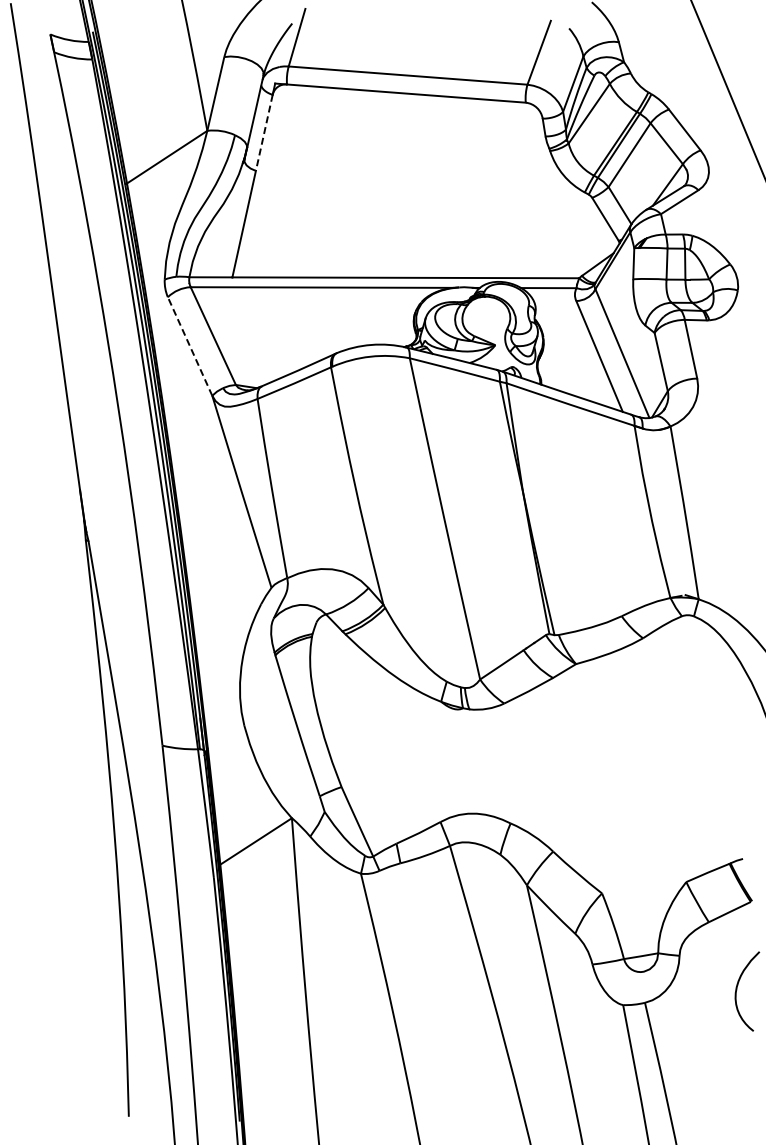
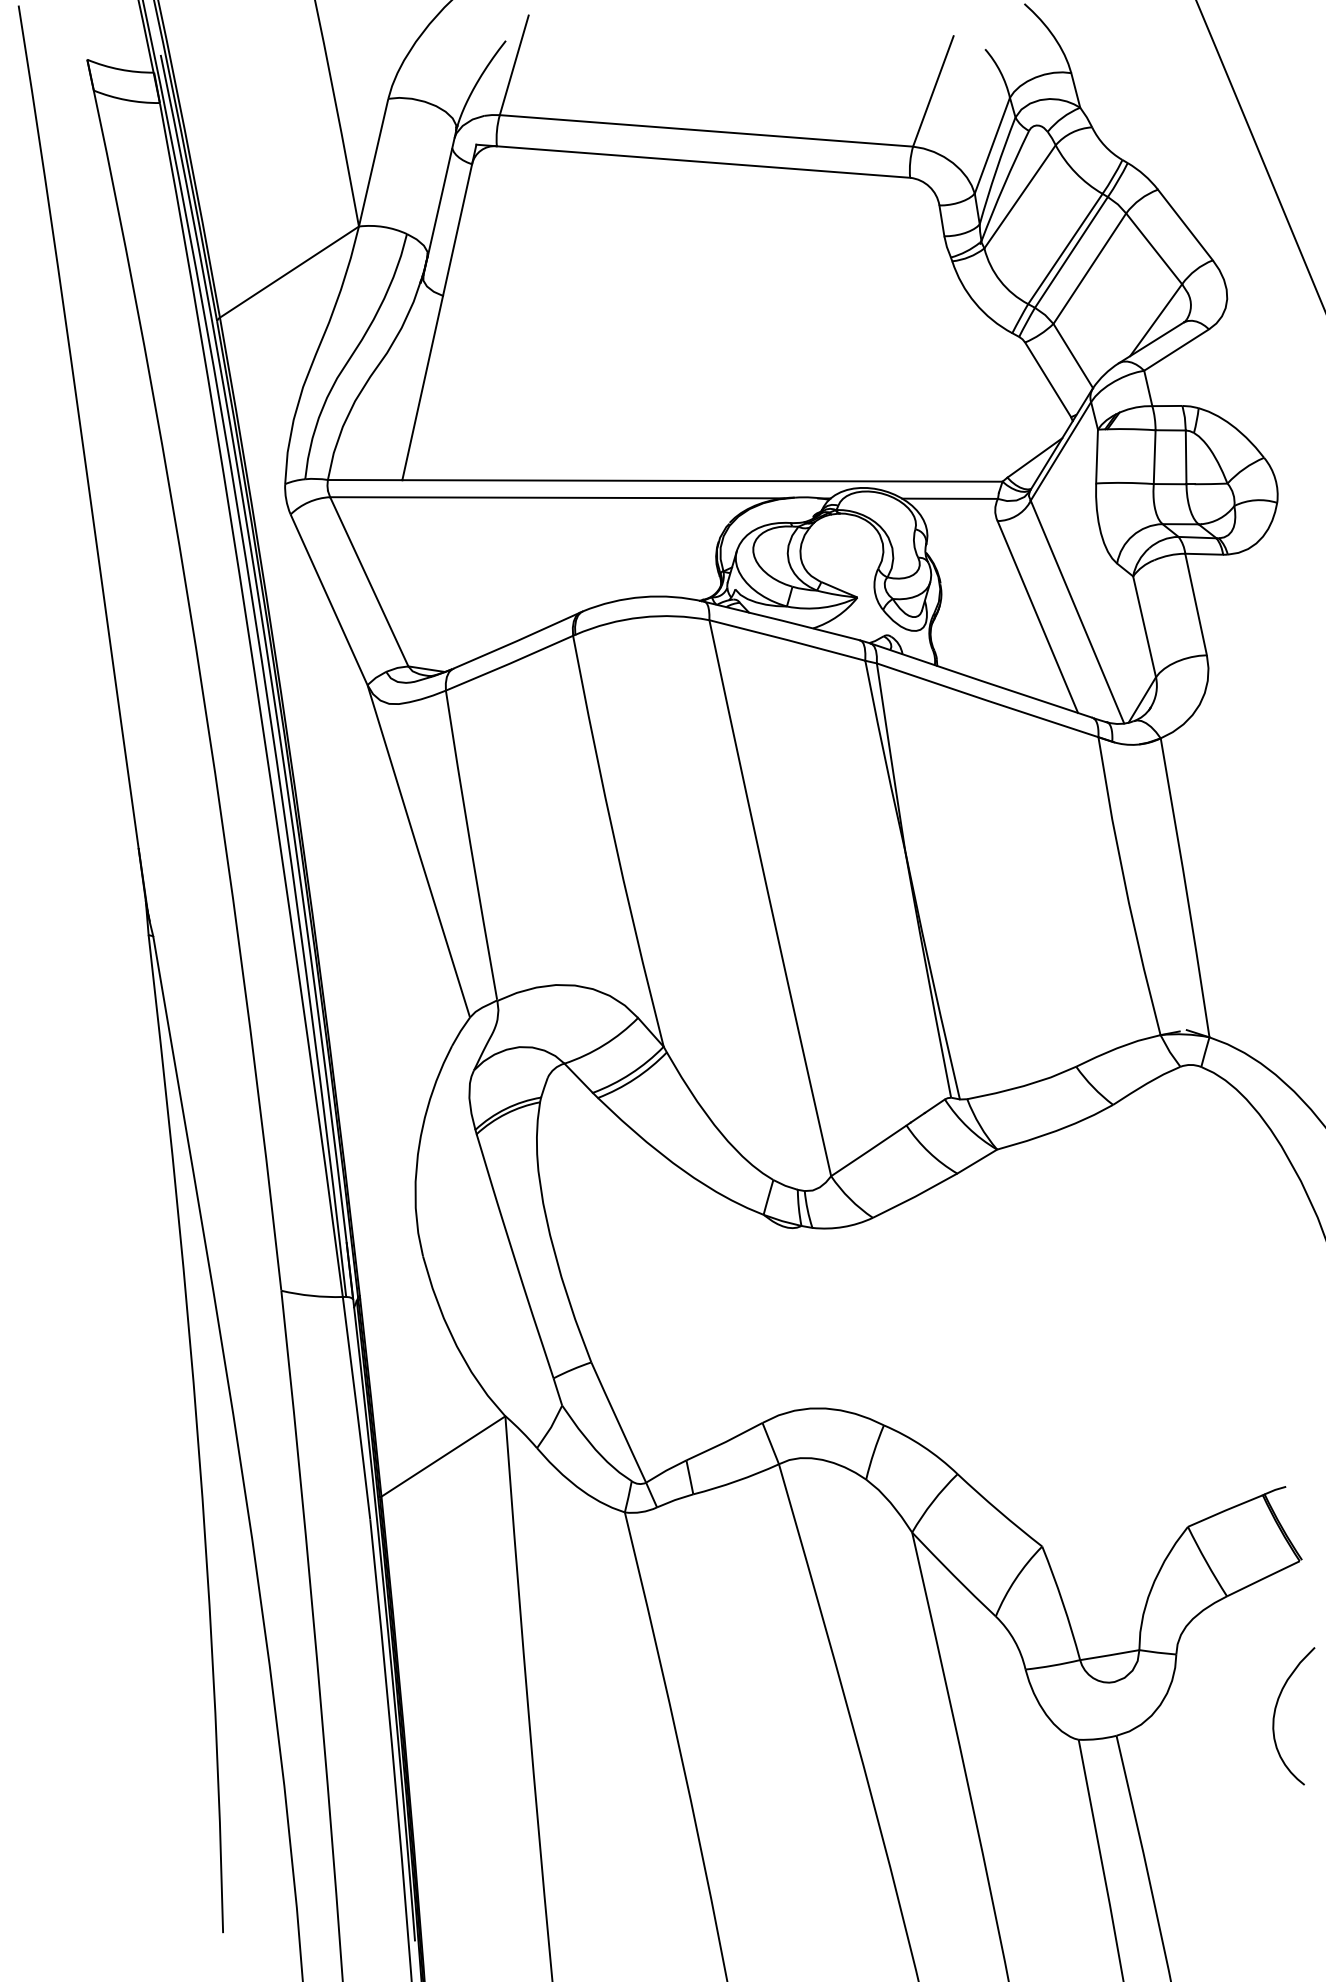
line: (264, 132) -> (457, 229), dashed -> solid
line: (190, 346) -> (329, 599), dashed -> solid

